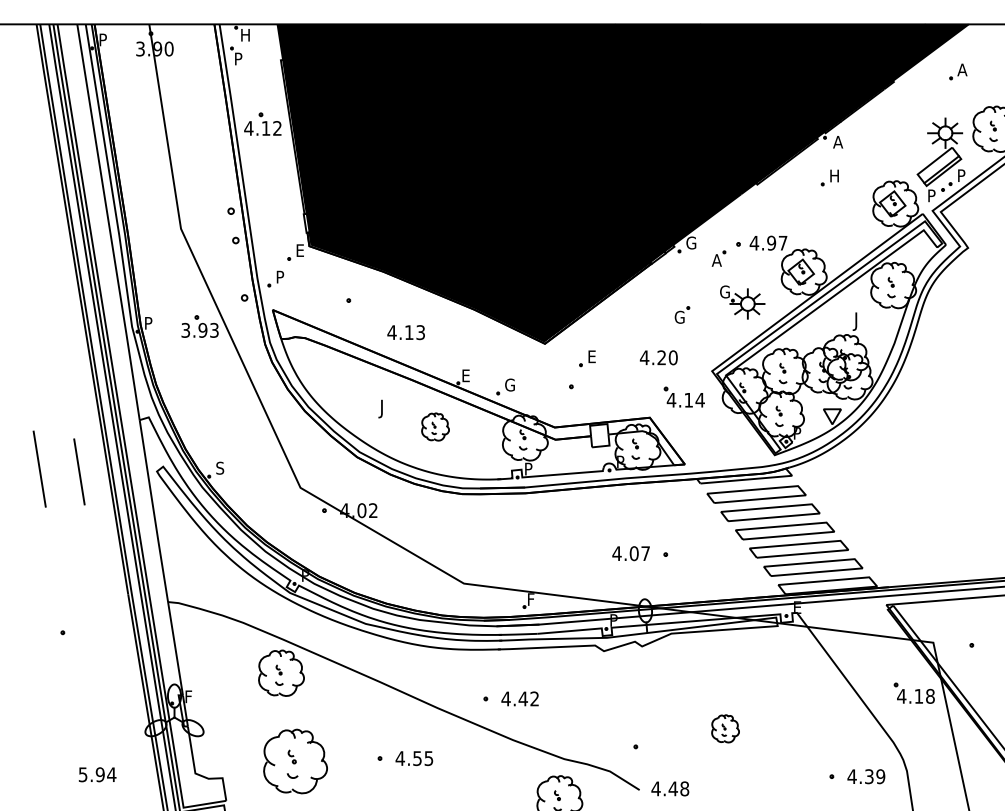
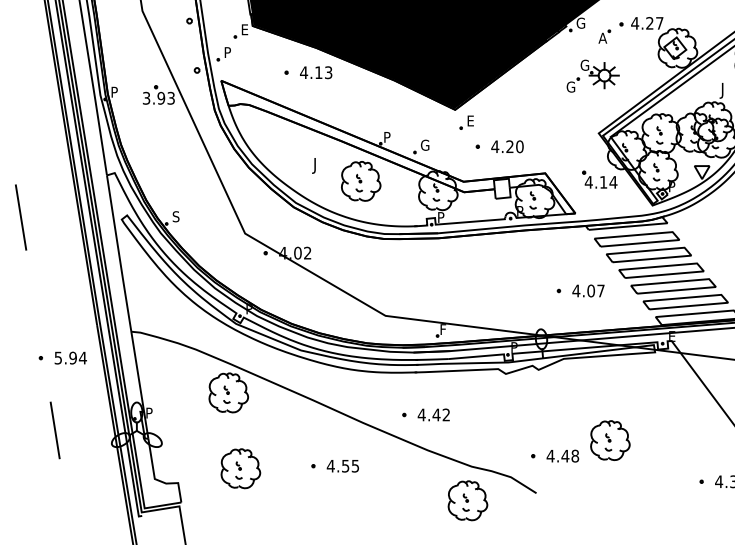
text: (771, 242) -> (649, 22), 4.97 -> 4.27
part: (742, 302) -> (599, 74), moved
text: (405, 332) -> (315, 72), moved
text: (658, 357) -> (507, 146), moved
part: (587, 358) -> (466, 122), moved
text: (466, 375) -> (387, 137), E -> P
part: (683, 396) -> (599, 179), moved
part: (435, 426) -> (361, 180), size x1.67
line: (79, 471) -> (55, 430), moved
text: (630, 553) -> (587, 290), moved
text: (189, 693) -> (149, 410), F -> P
part: (725, 728) -> (610, 440), size x1.67
part: (295, 761) -> (240, 468), size x0.71
text: (97, 774) -> (70, 357), moved
text: (670, 788) -> (563, 455), moved

